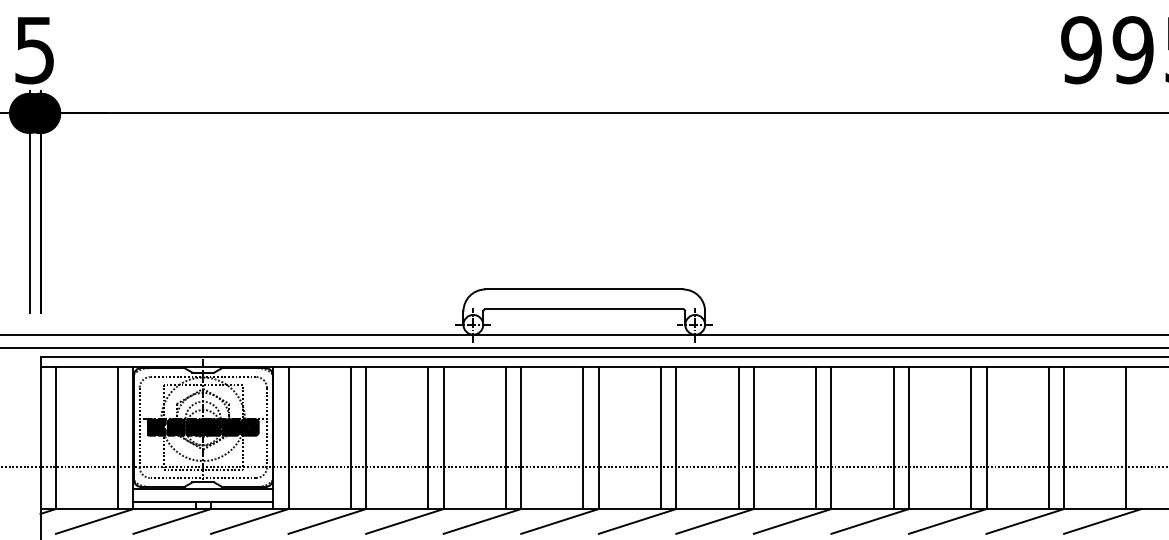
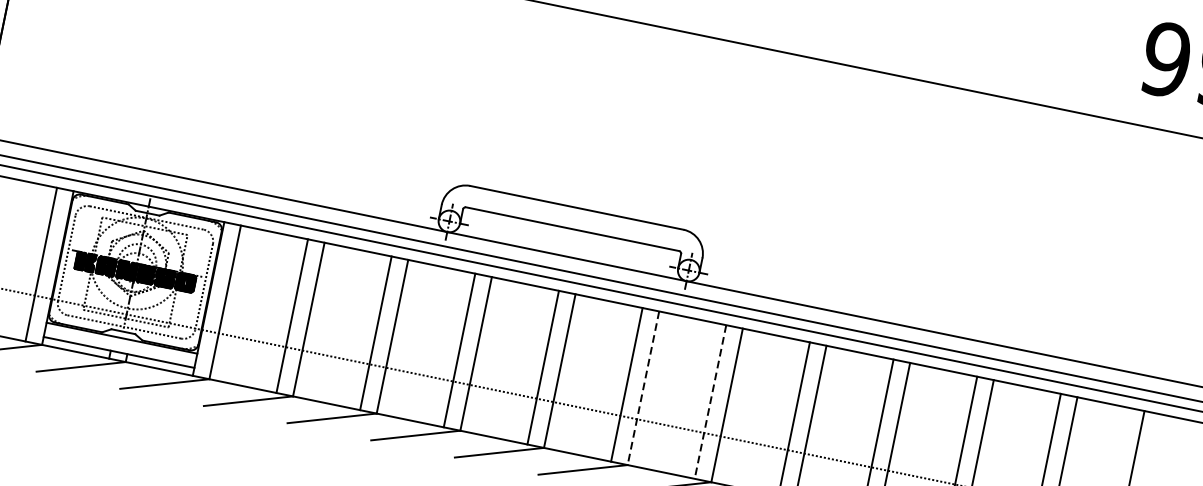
line: (676, 438) -> (643, 389), solid -> dashed
line: (738, 438) -> (710, 402), solid -> dashed

